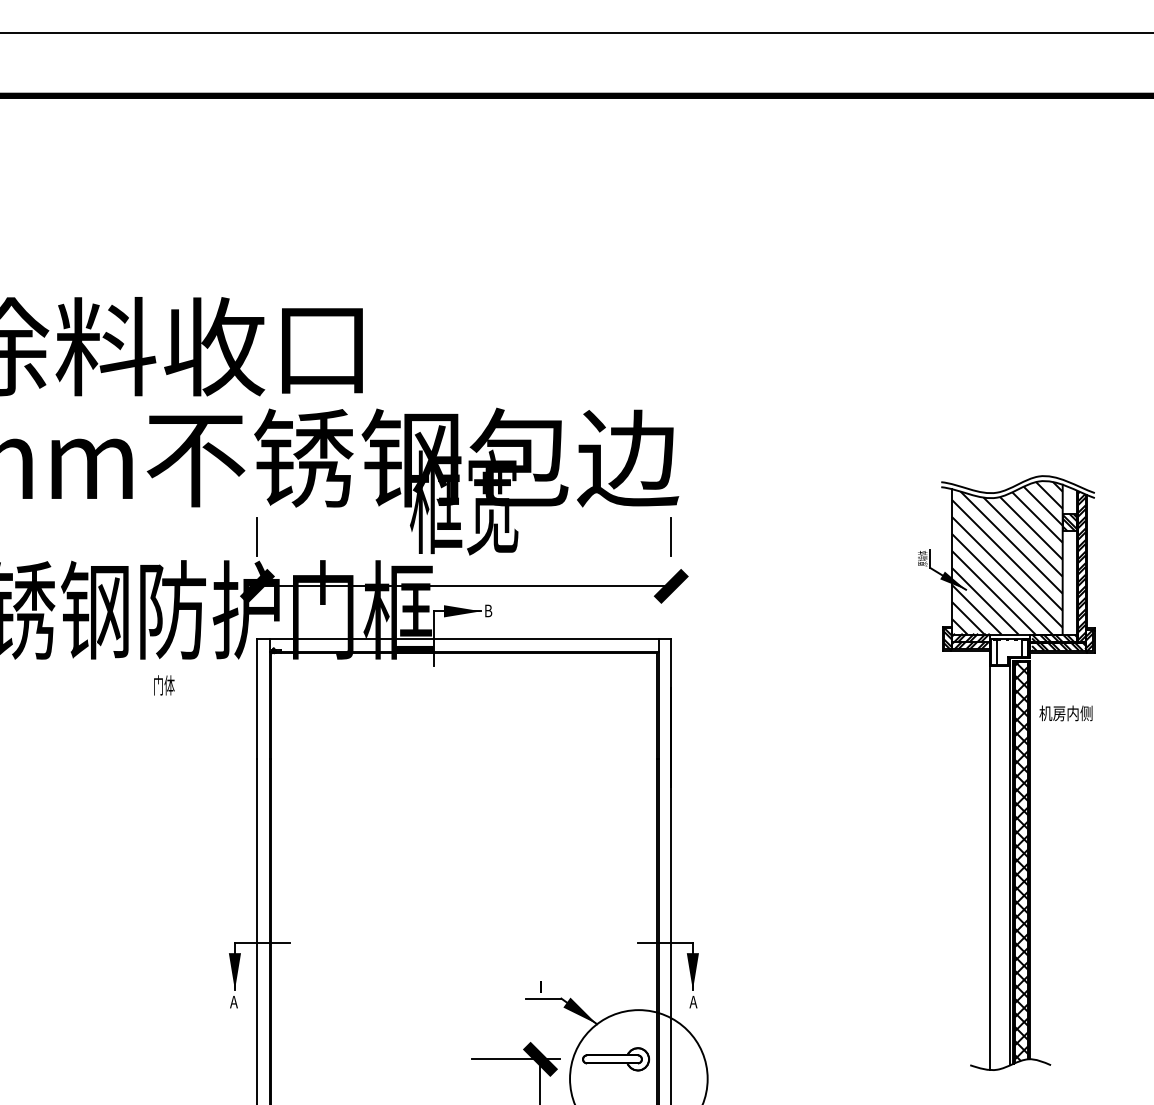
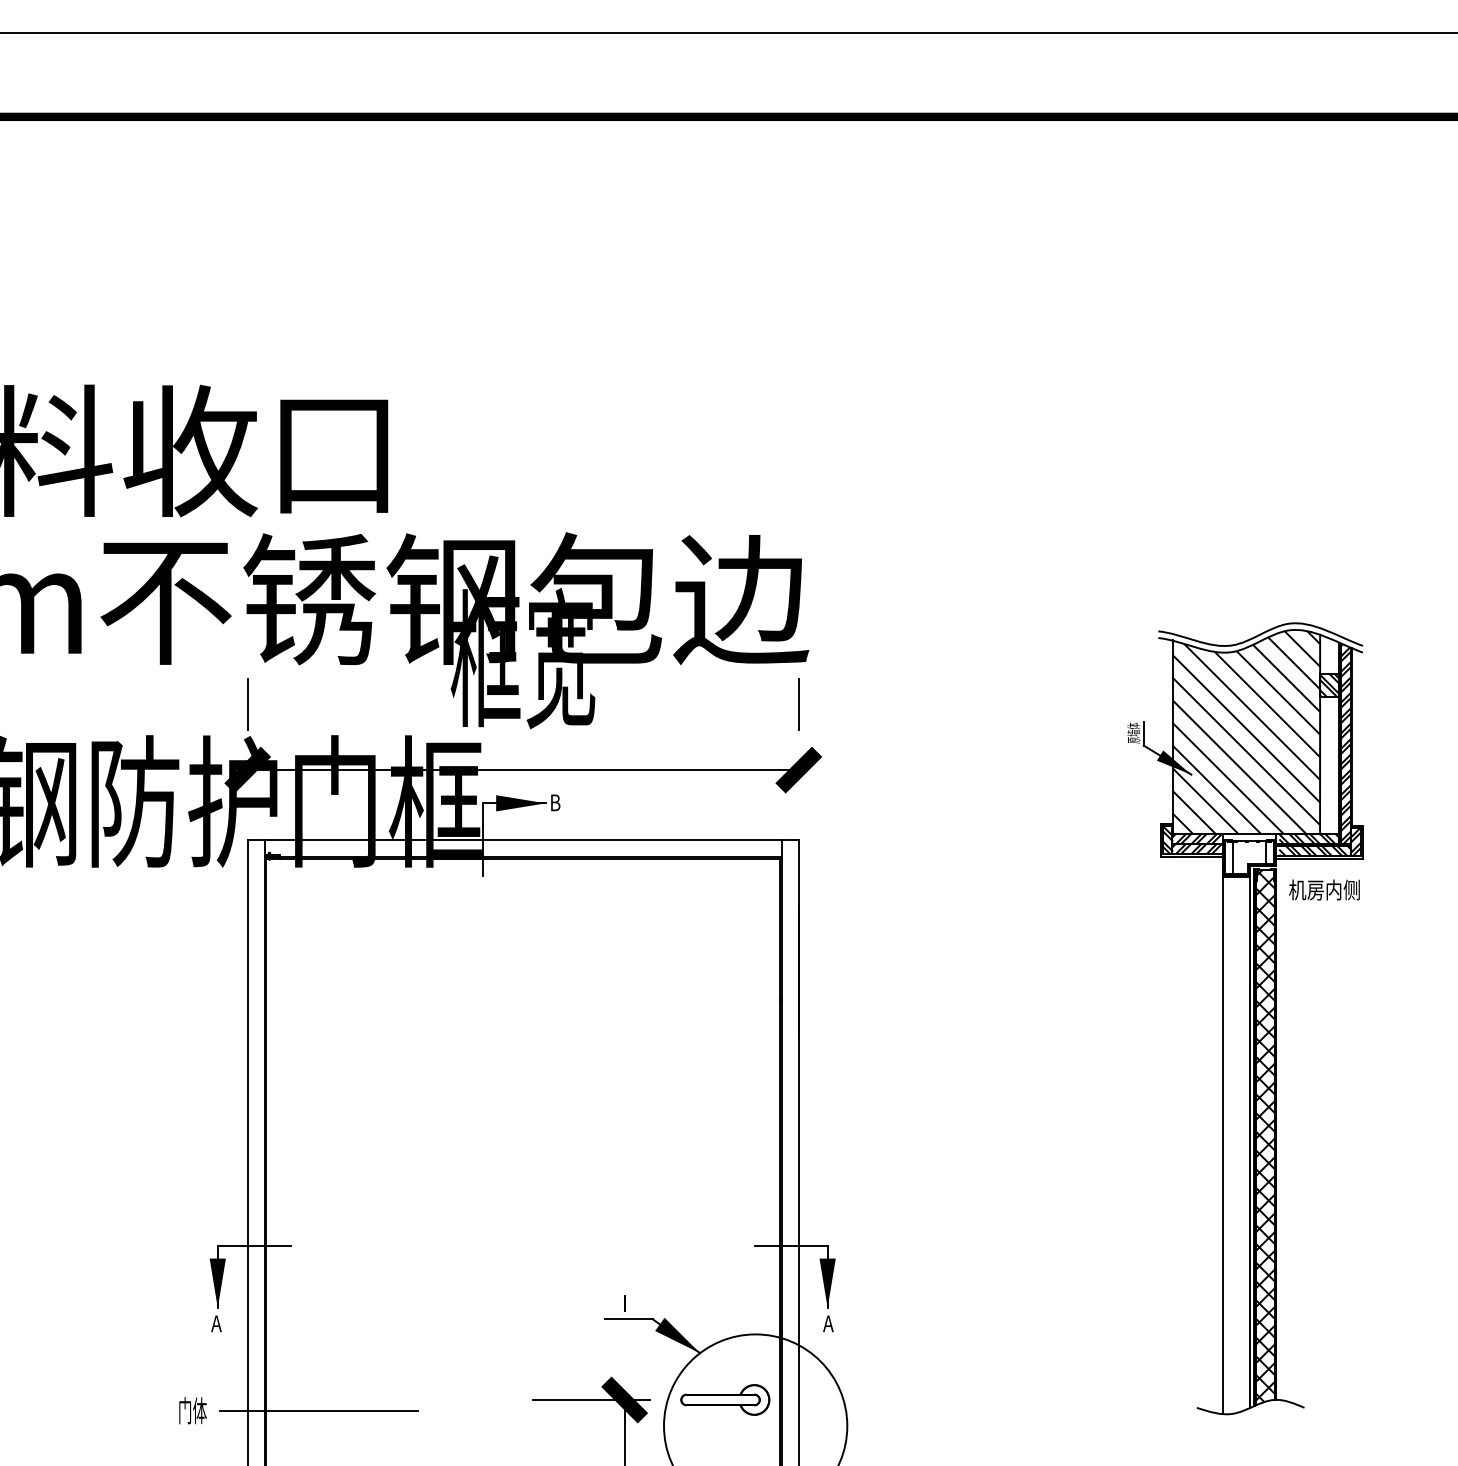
text: (164, 685) -> (193, 1410), moved
text: (1065, 713) -> (1323, 890), moved
line: (310, 1067) -> (318, 1410), added

